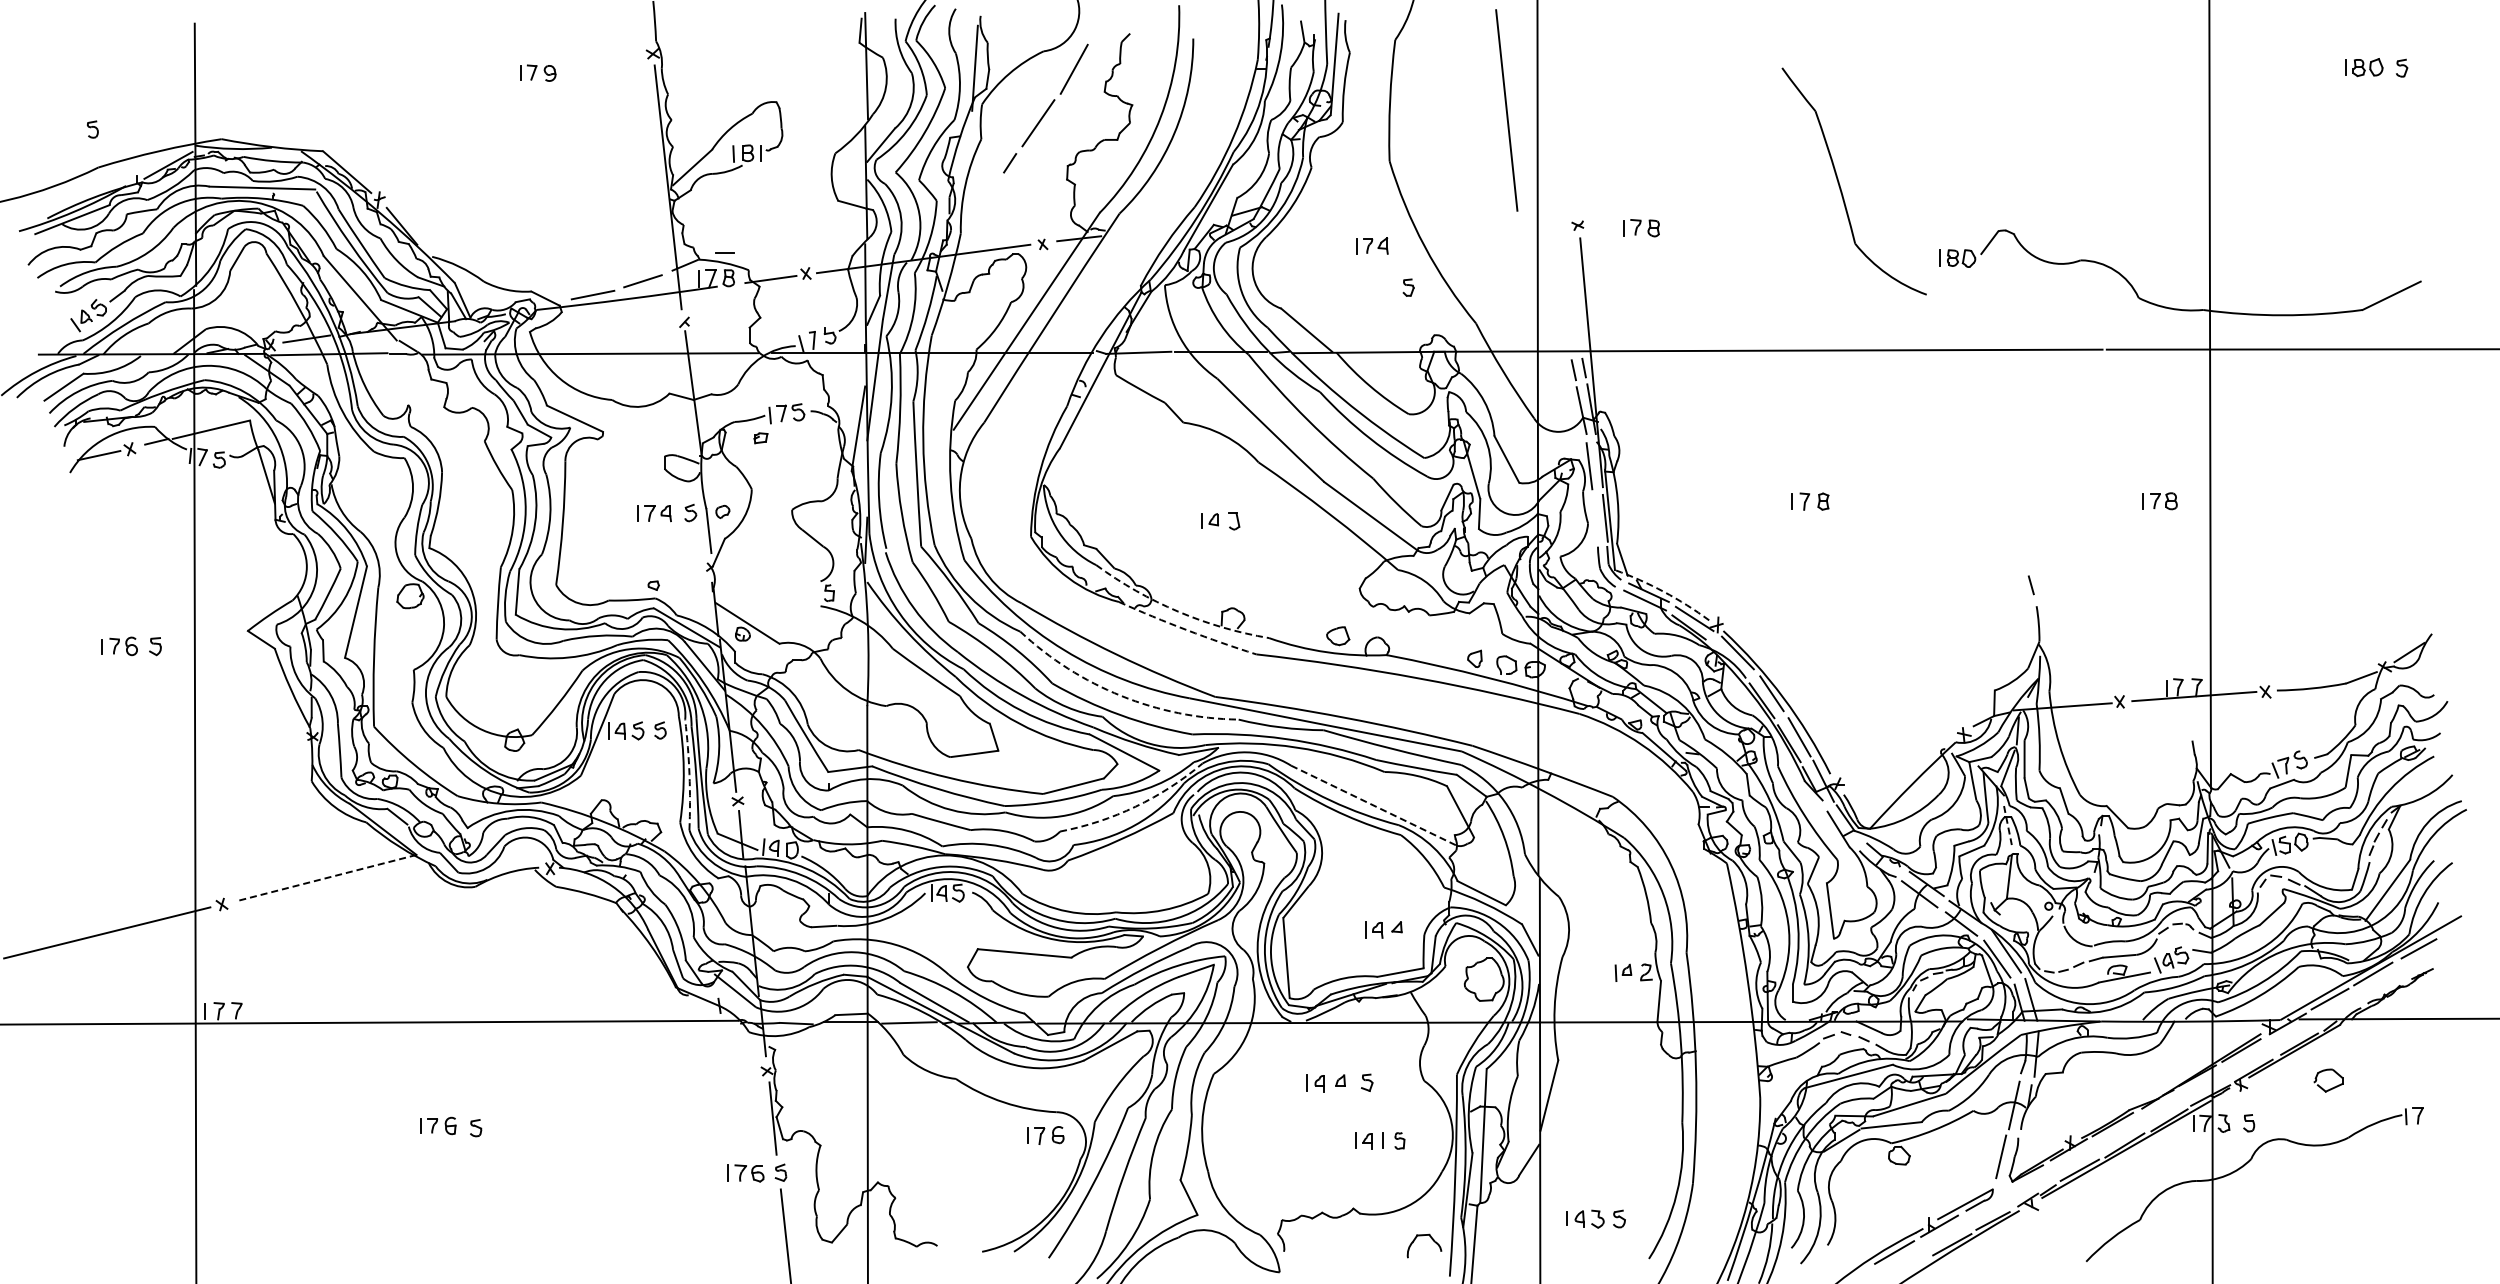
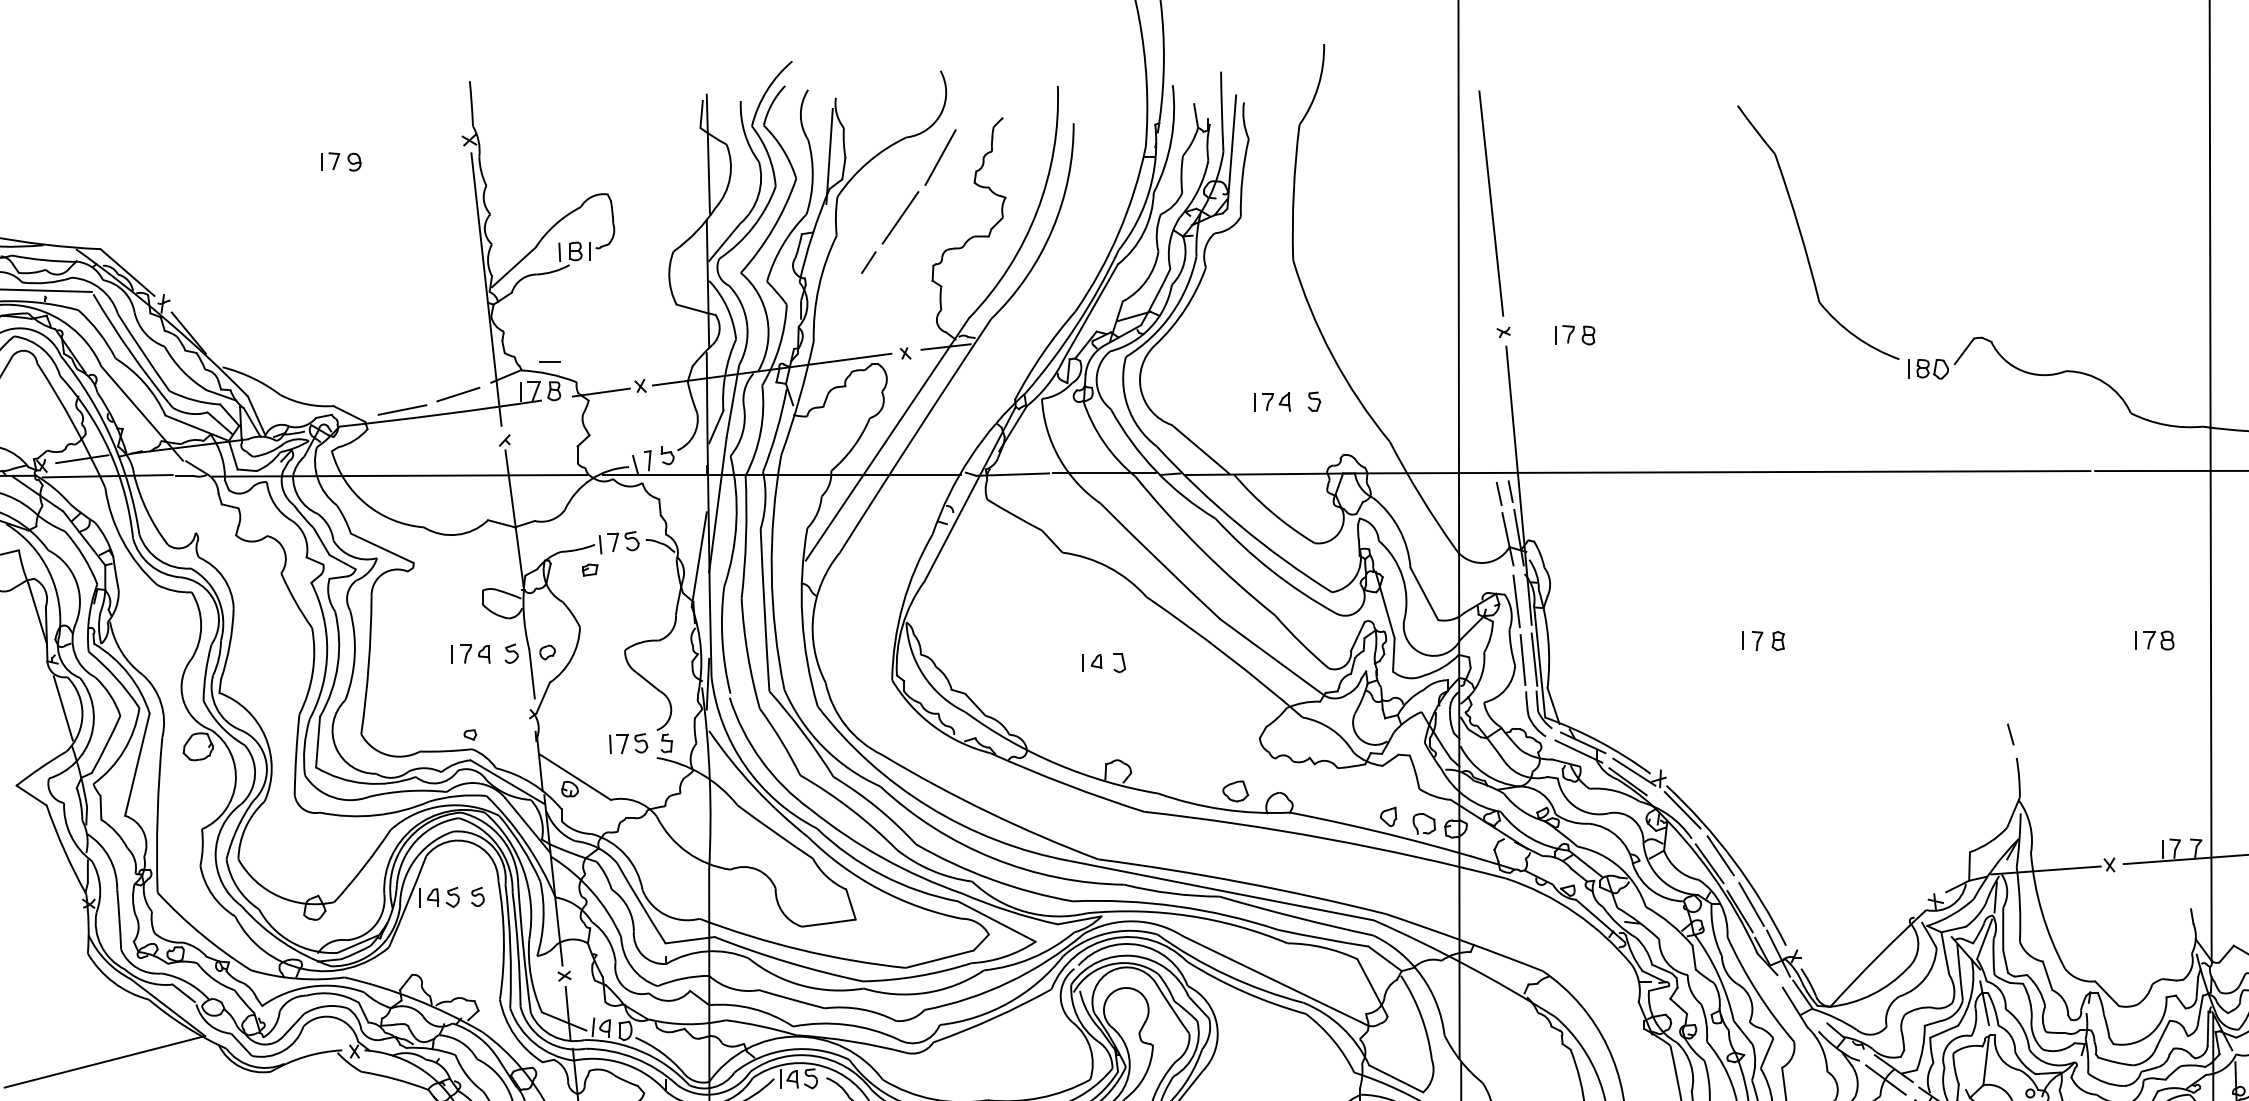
line: (1506, 110) -> (1491, 203), moved
part: (1840, 184) -> (1802, 236), moved
part: (1372, 245) -> (1272, 401), moved
line: (1595, 518) -> (1523, 659), added
line: (289, 561) -> (63, 707), added
arc: (1663, 591) -> (1599, 741), dashed -> solid
part: (794, 593) -> (627, 743), added
arc: (1178, 611) -> (1057, 763), dashed -> solid
arc: (1186, 630) -> (1066, 785), dashed -> solid
arc: (1121, 695) -> (993, 857), dashed -> solid
arc: (689, 774) -> (510, 946), dashed -> solid
line: (1374, 805) -> (1276, 980), dashed -> solid
arc: (1135, 806) -> (1009, 981), dashed -> solid
line: (2007, 825) -> (1984, 1003), dashed -> solid
line: (326, 877) -> (104, 1061), dashed -> solid

